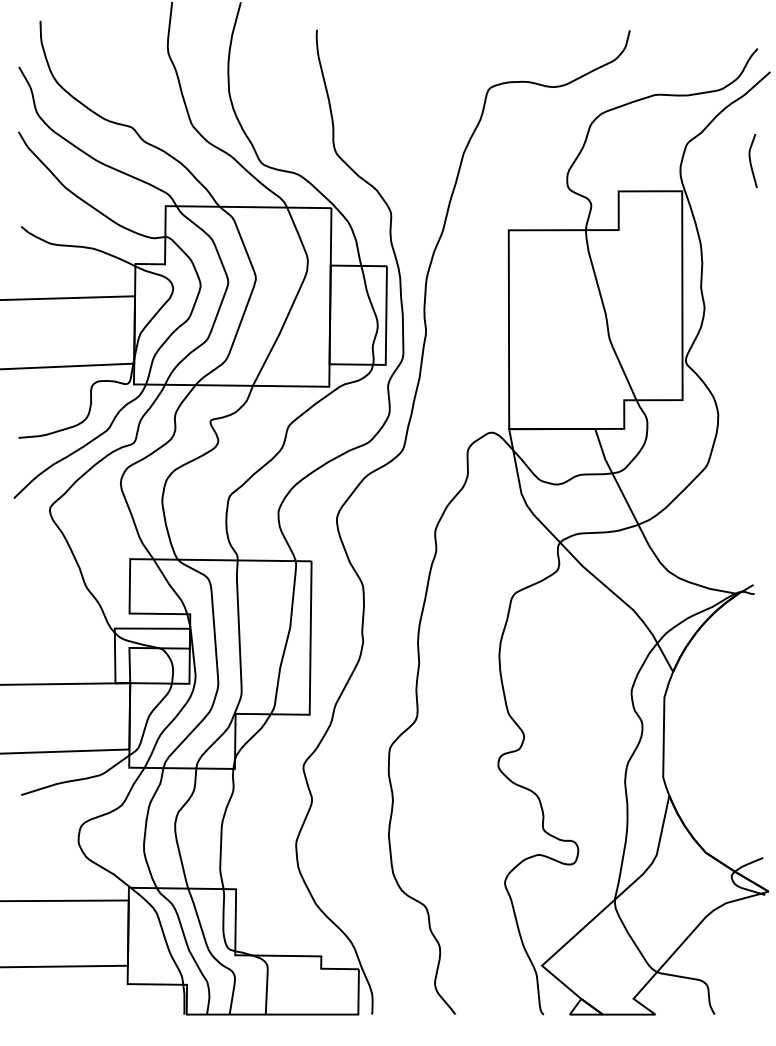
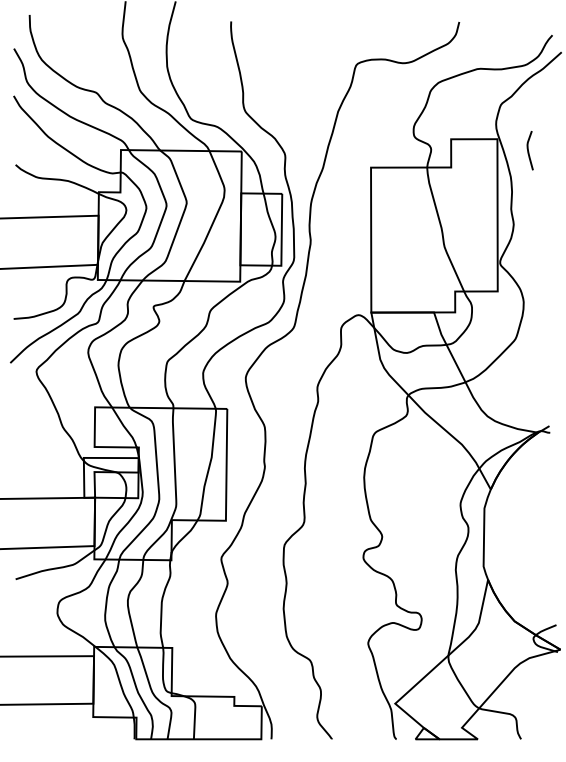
curve: (751, 161) -> (529, 151), moved

